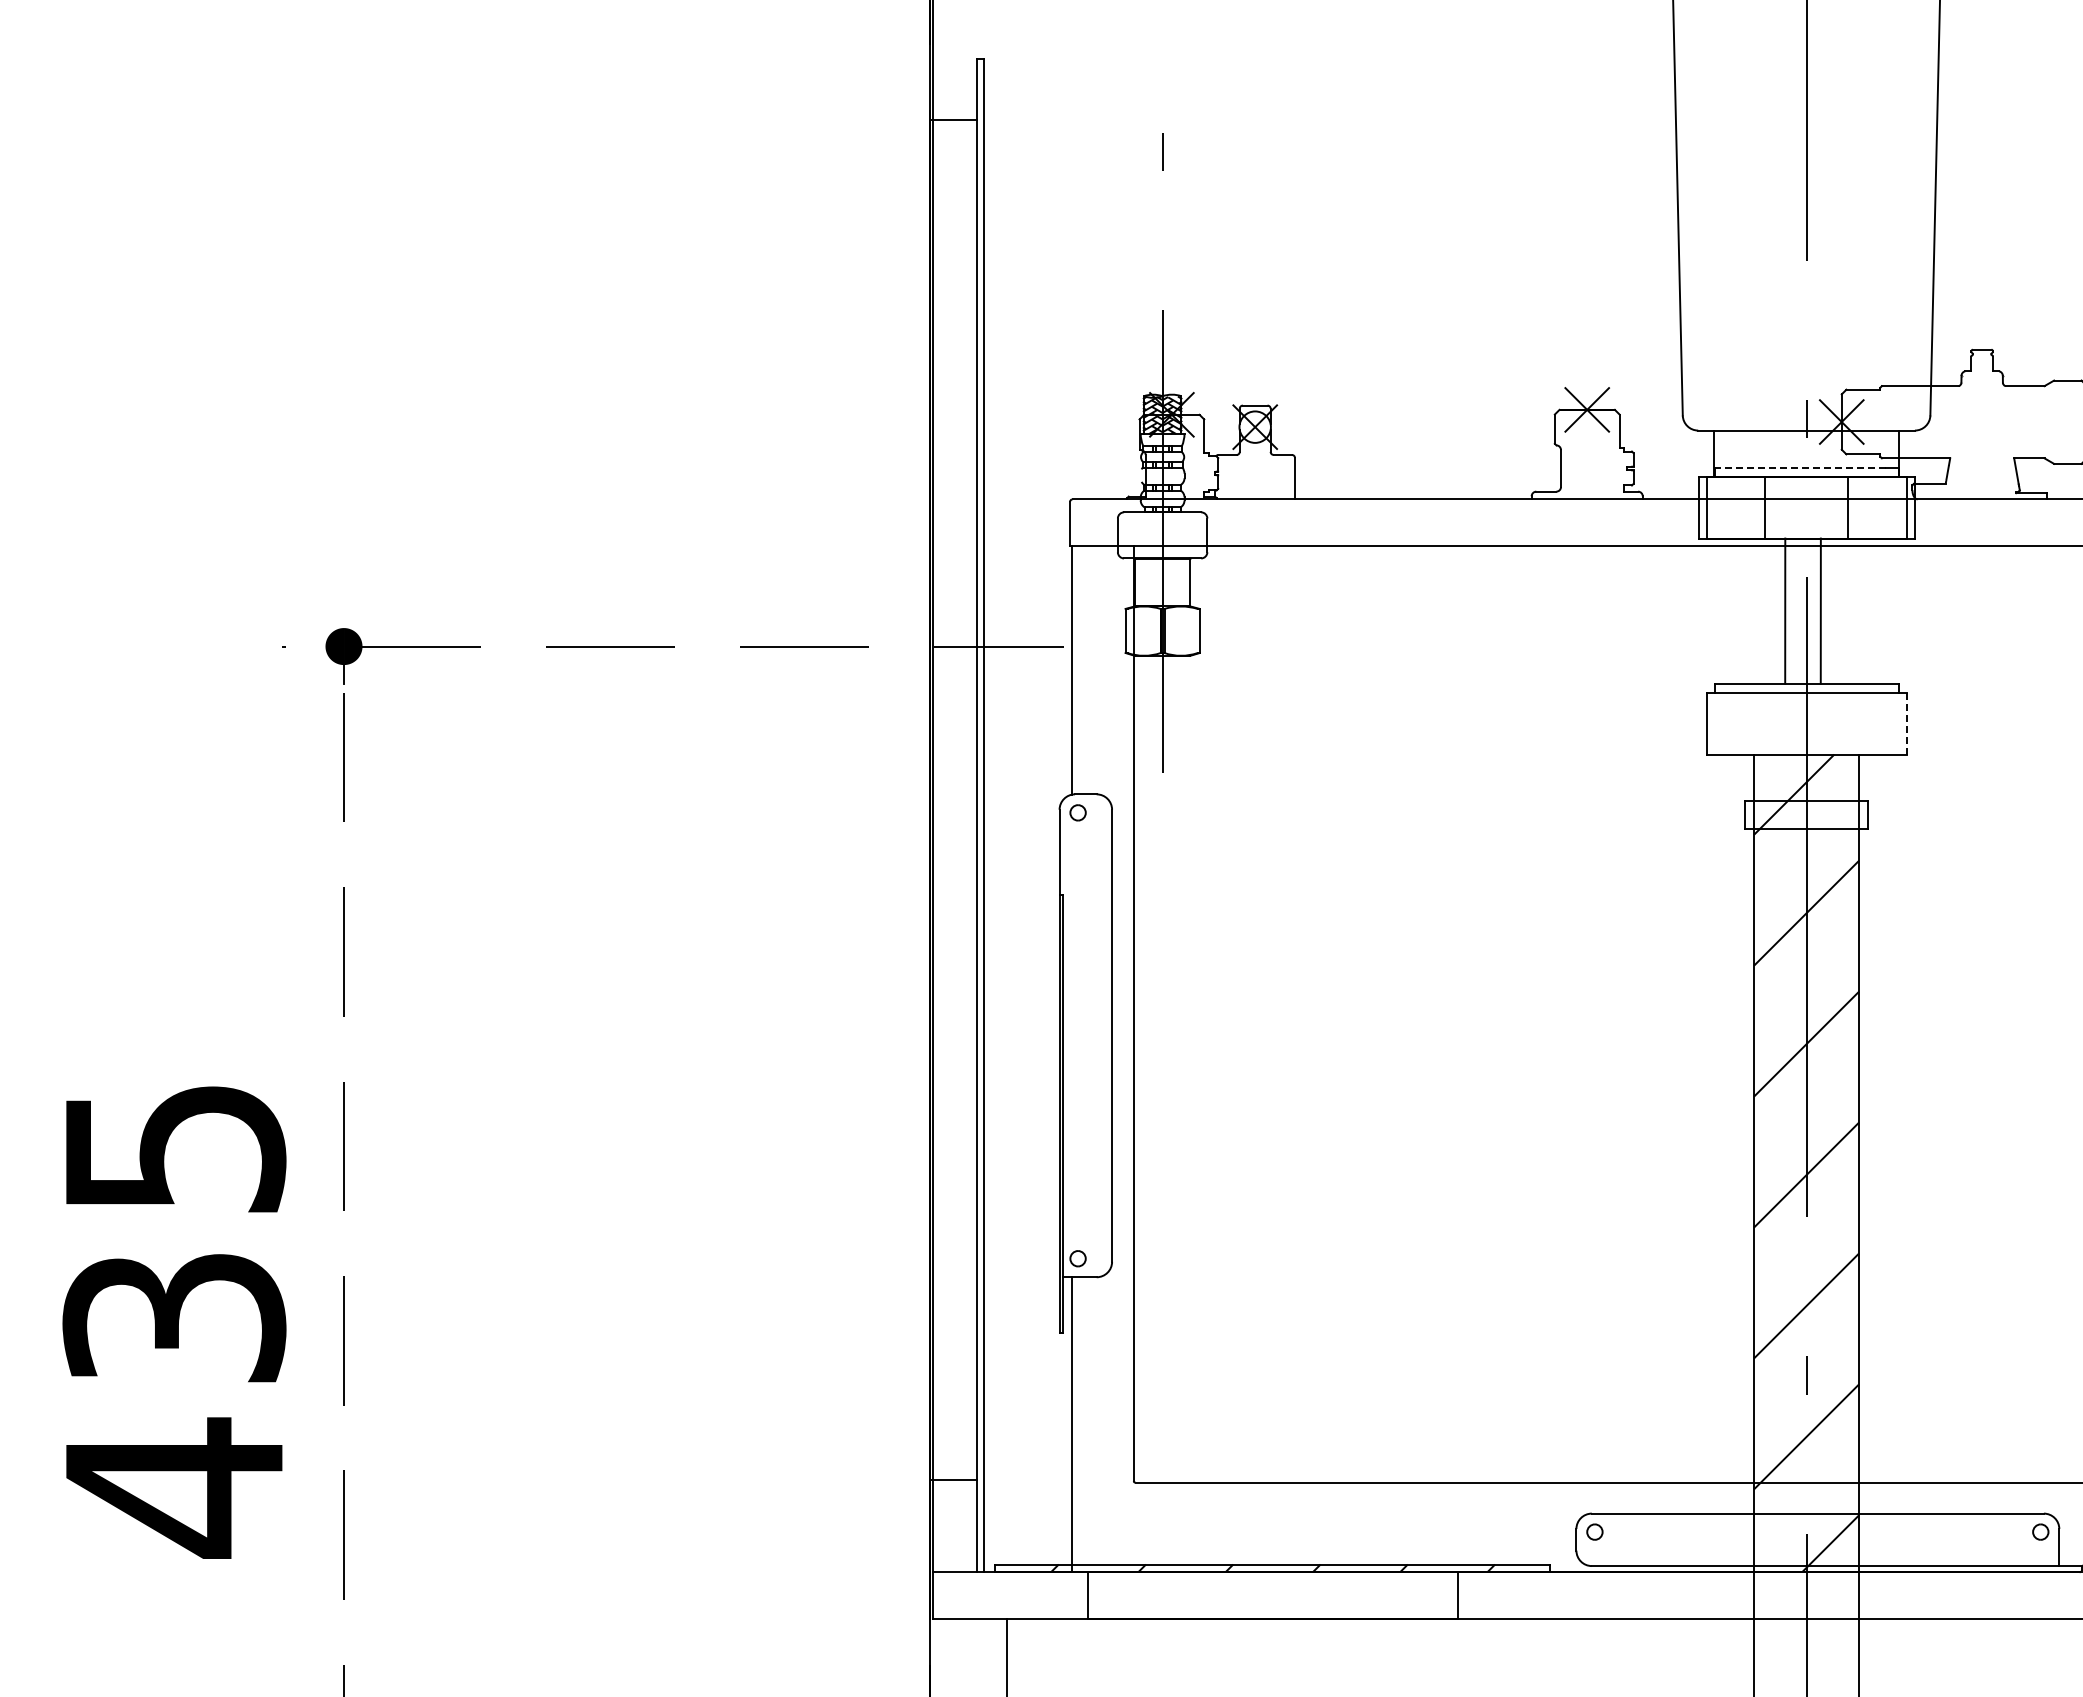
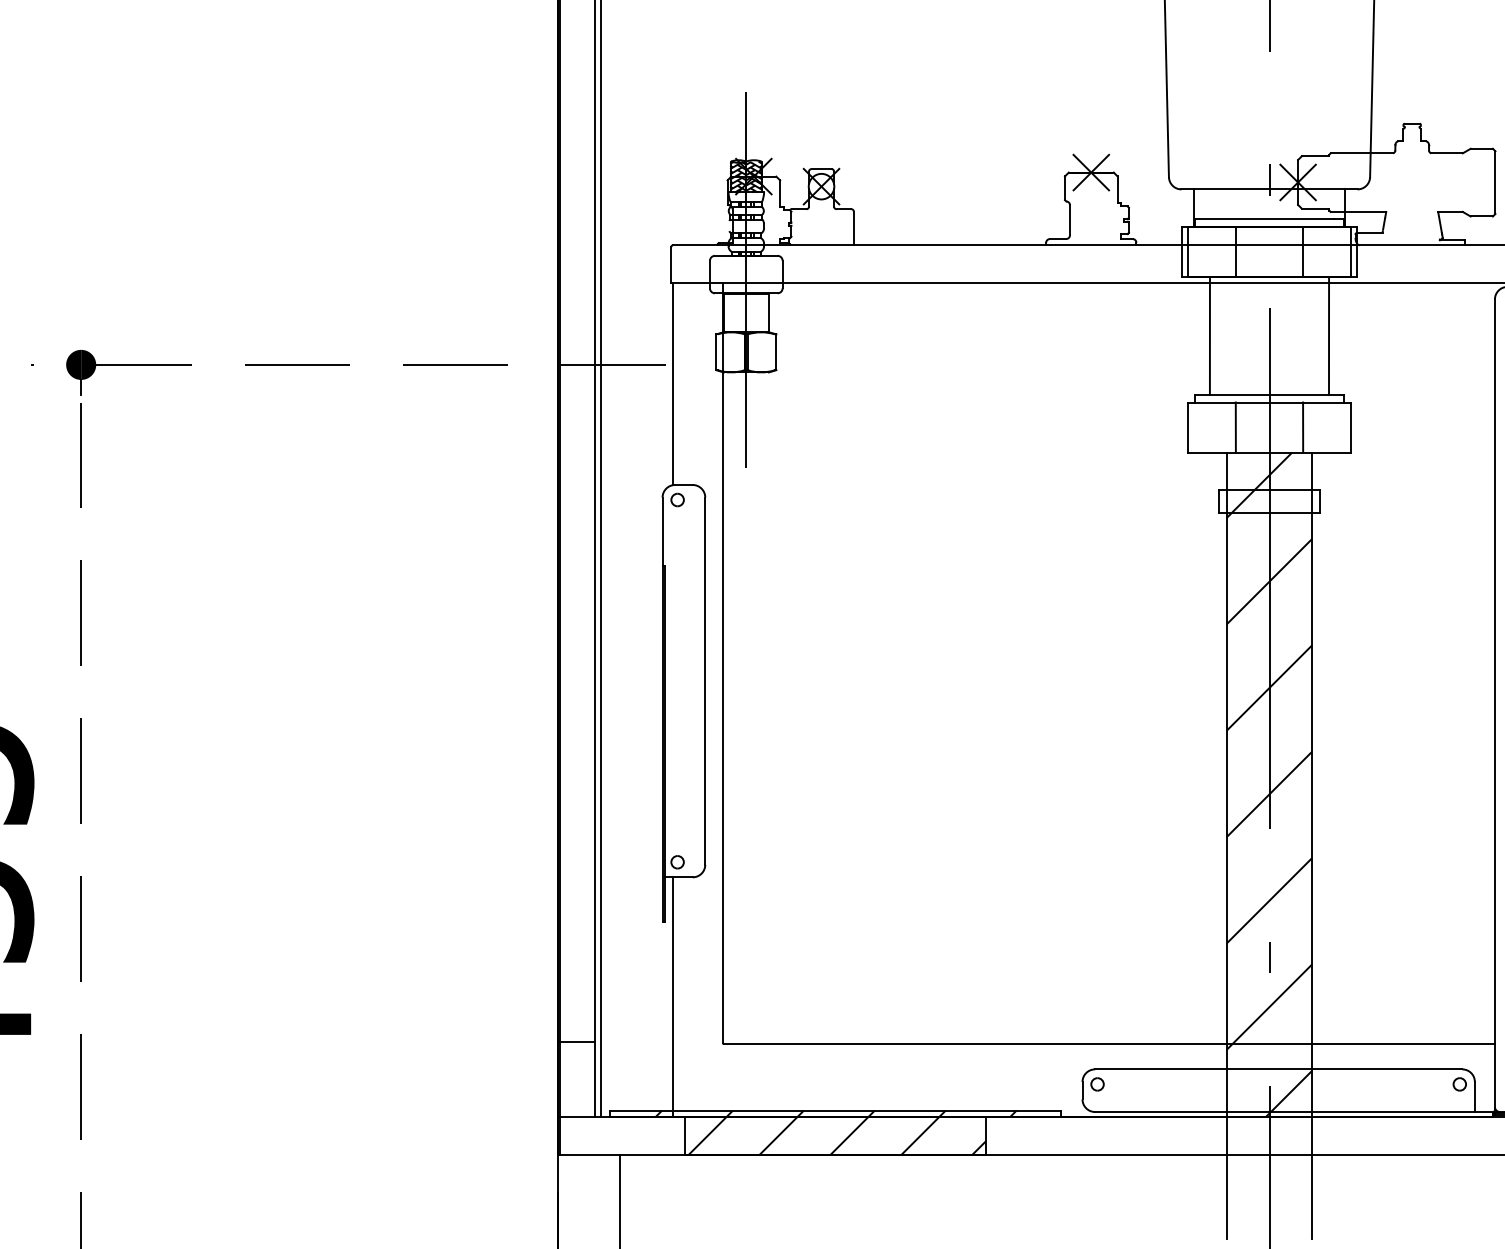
line: (1800, 467) -> (1264, 219), dashed -> solid
line: (1785, 610) -> (1210, 335), moved
line: (1820, 610) -> (1328, 335), moved
line: (1765, 723) -> (1236, 427), added
line: (1847, 723) -> (1302, 427), added
line: (1906, 723) -> (1350, 427), dashed -> solid
hatch: (1274, 1595) -> (837, 1135), added

